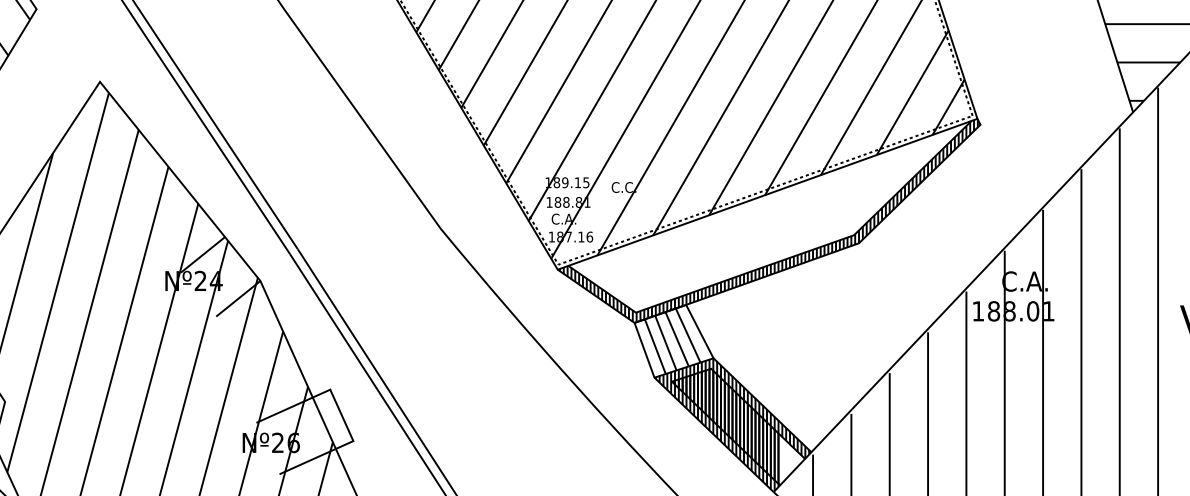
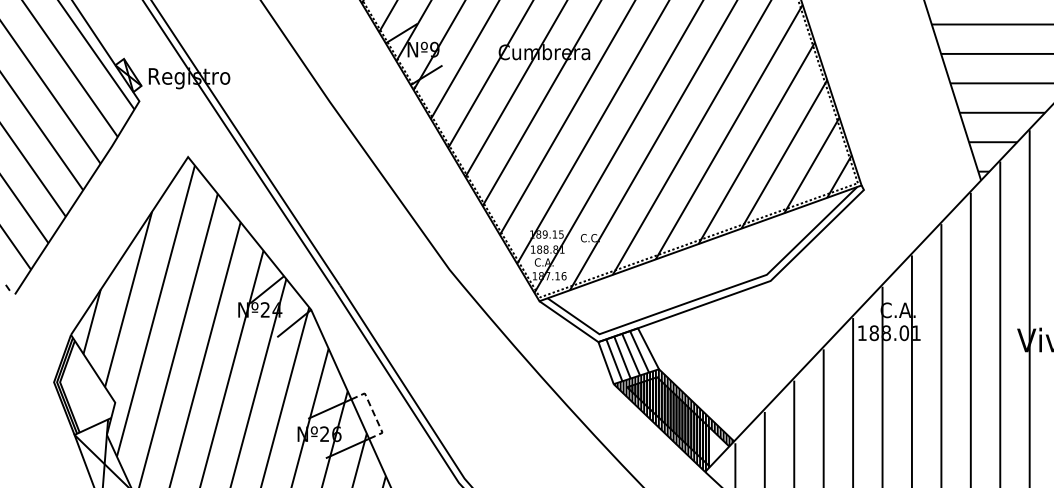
hatch: (768, 220) -> (701, 263), removed
line: (341, 415) -> (373, 413), solid -> dashed

